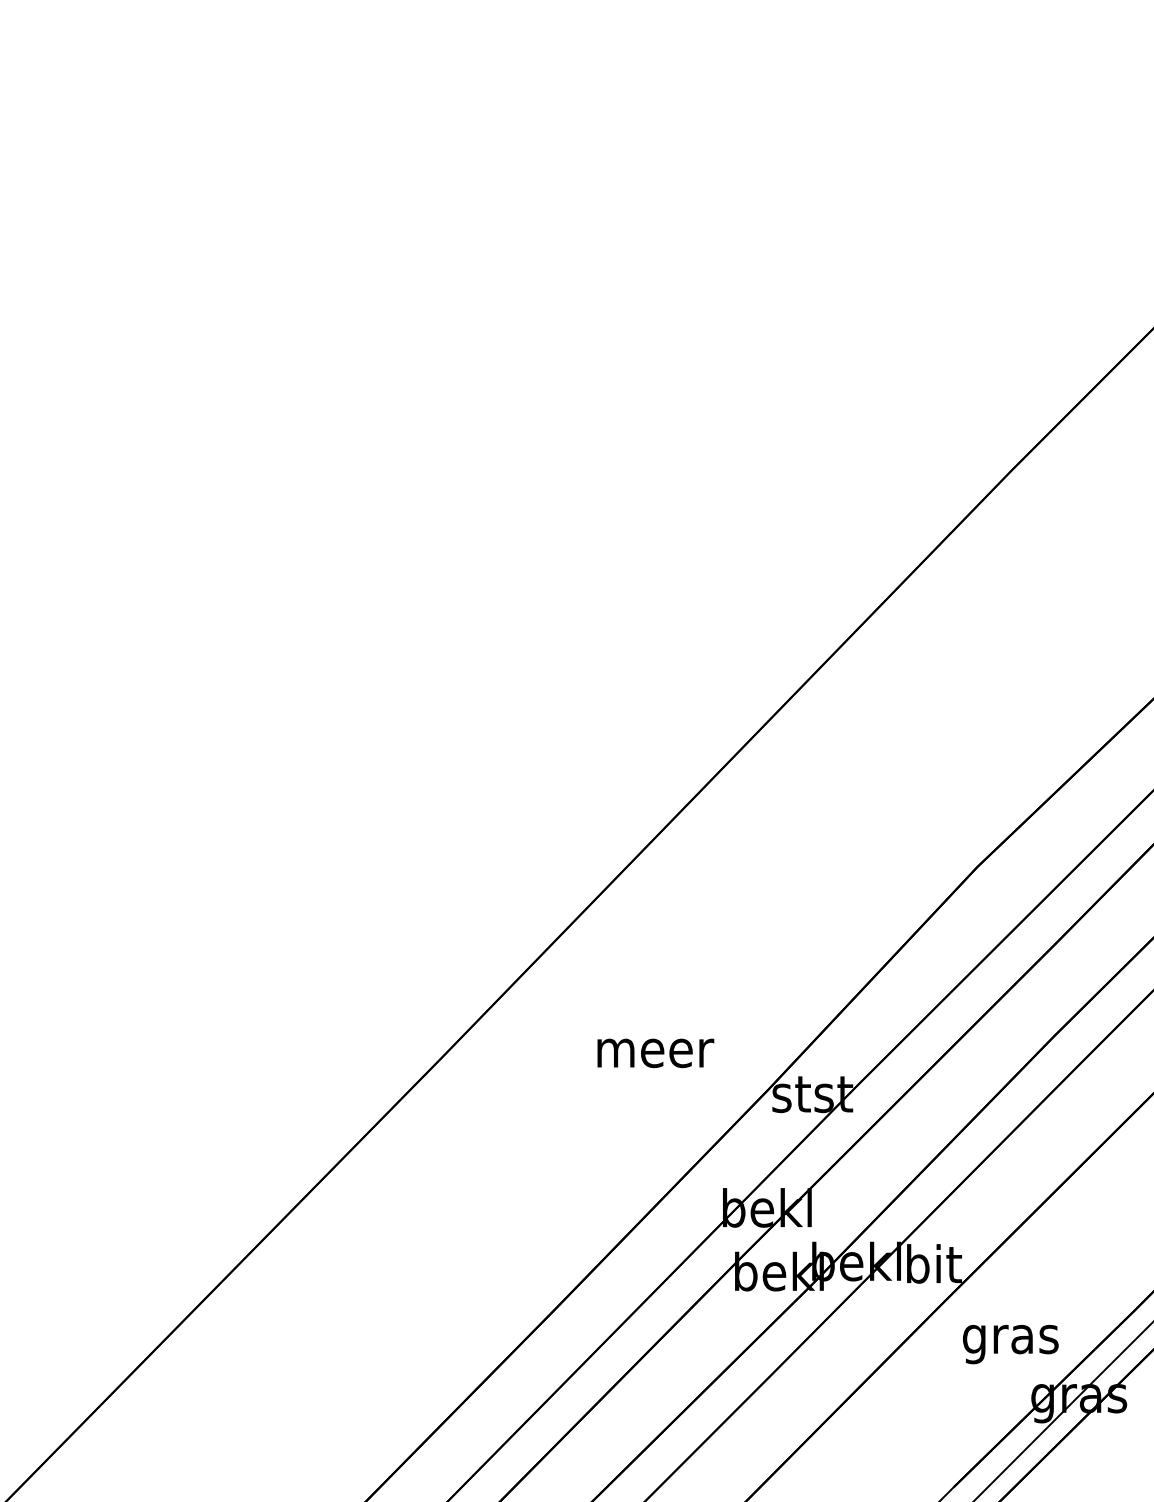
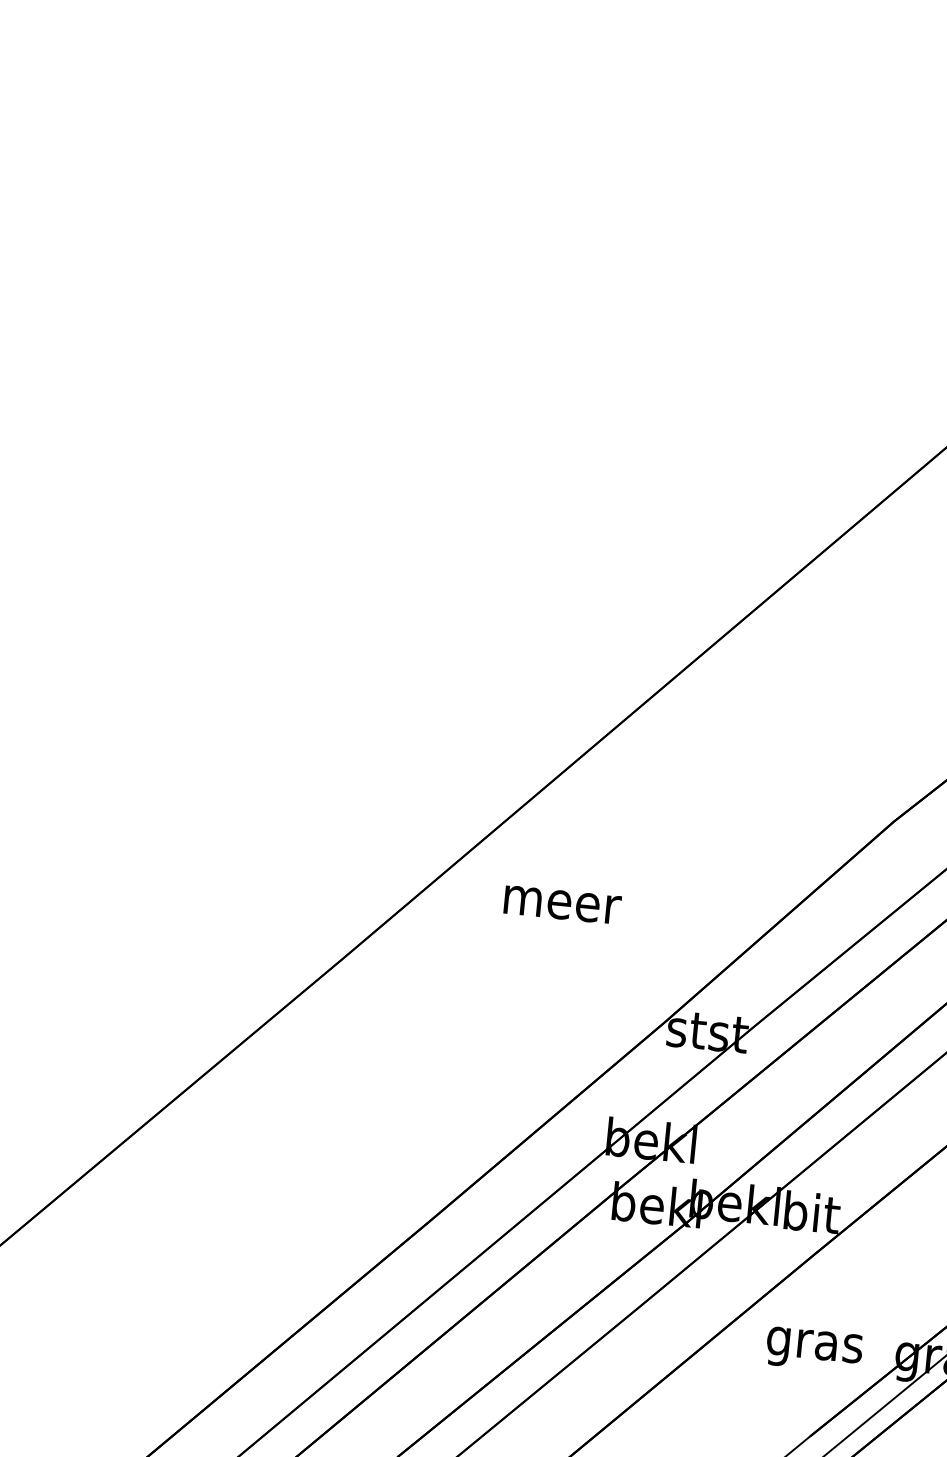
text: (655, 1053) -> (562, 905), moved
text: (1010, 1344) -> (814, 1349), moved

